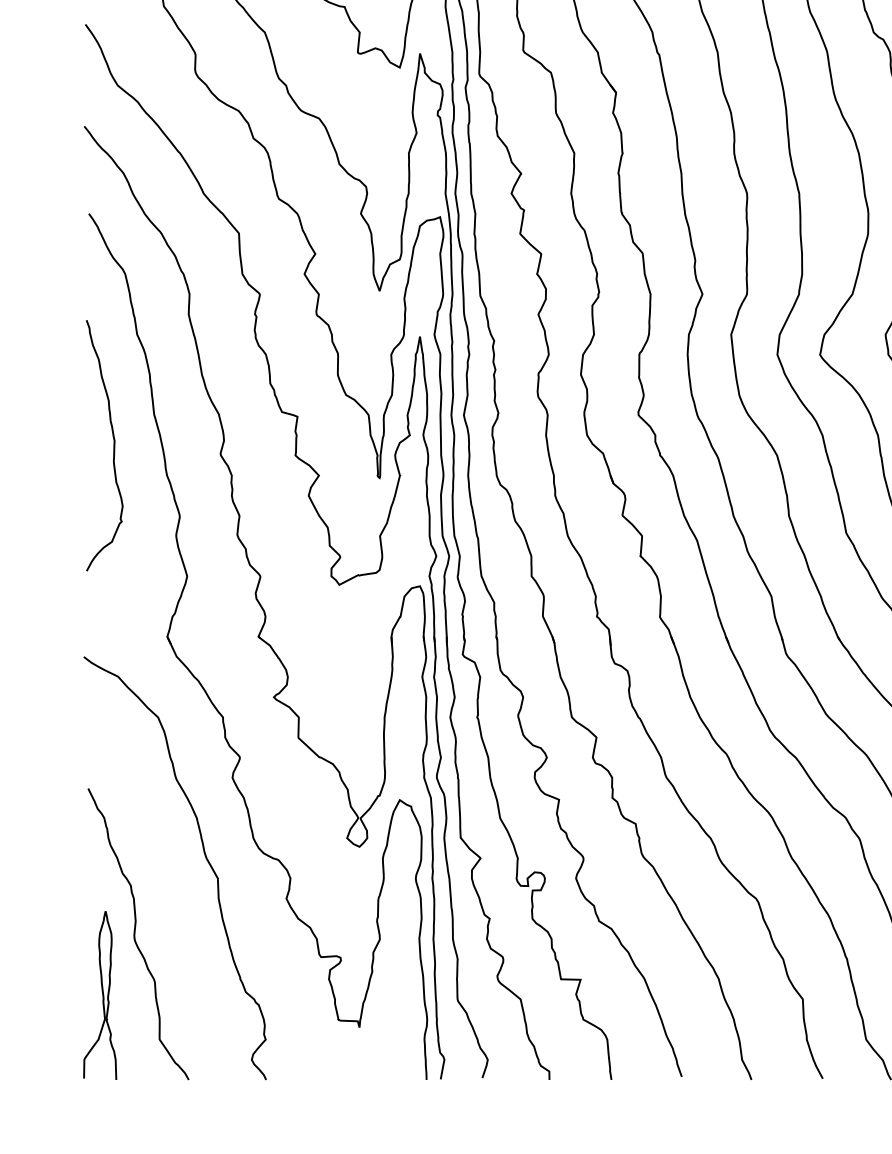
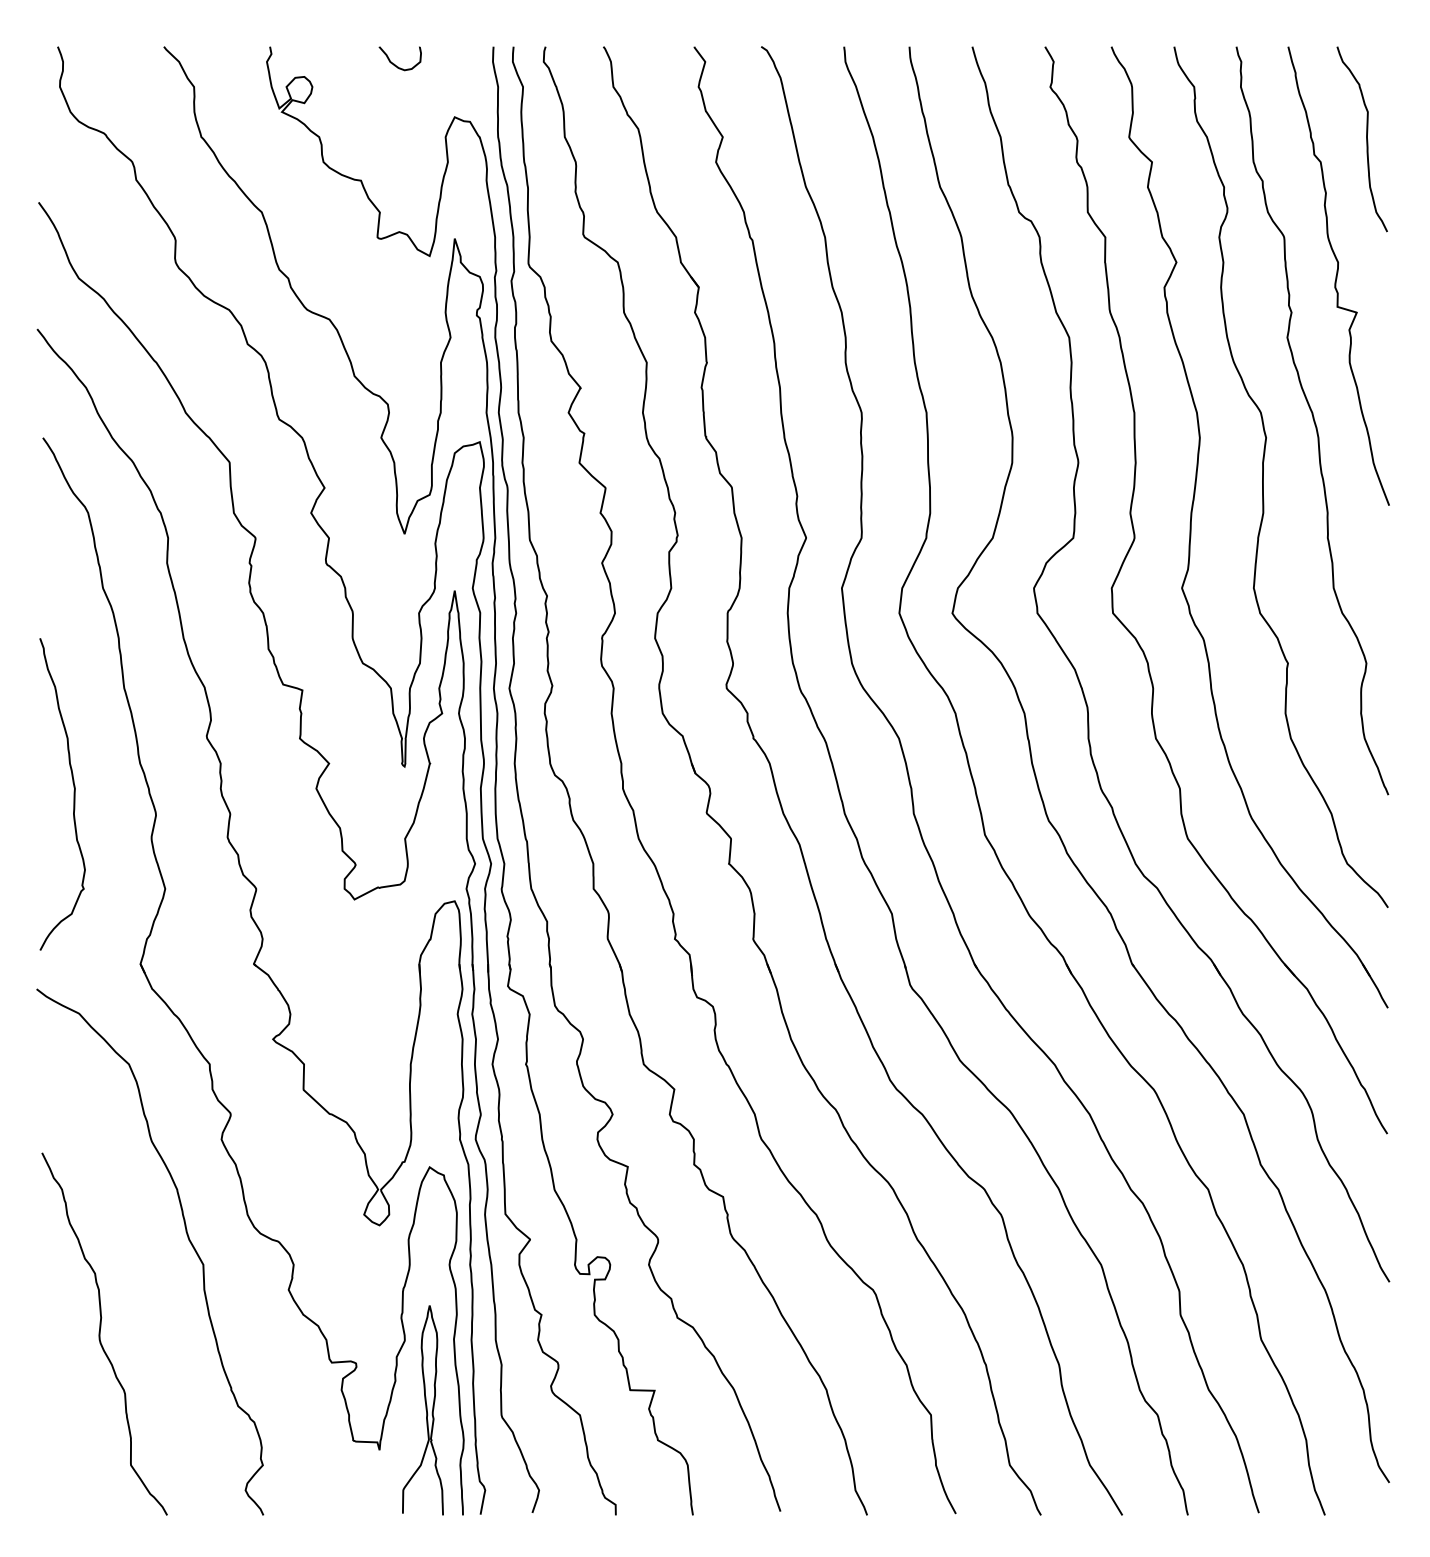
curve: (113, 445) -> (73, 794), moved
curve: (102, 994) -> (425, 1409), moved

